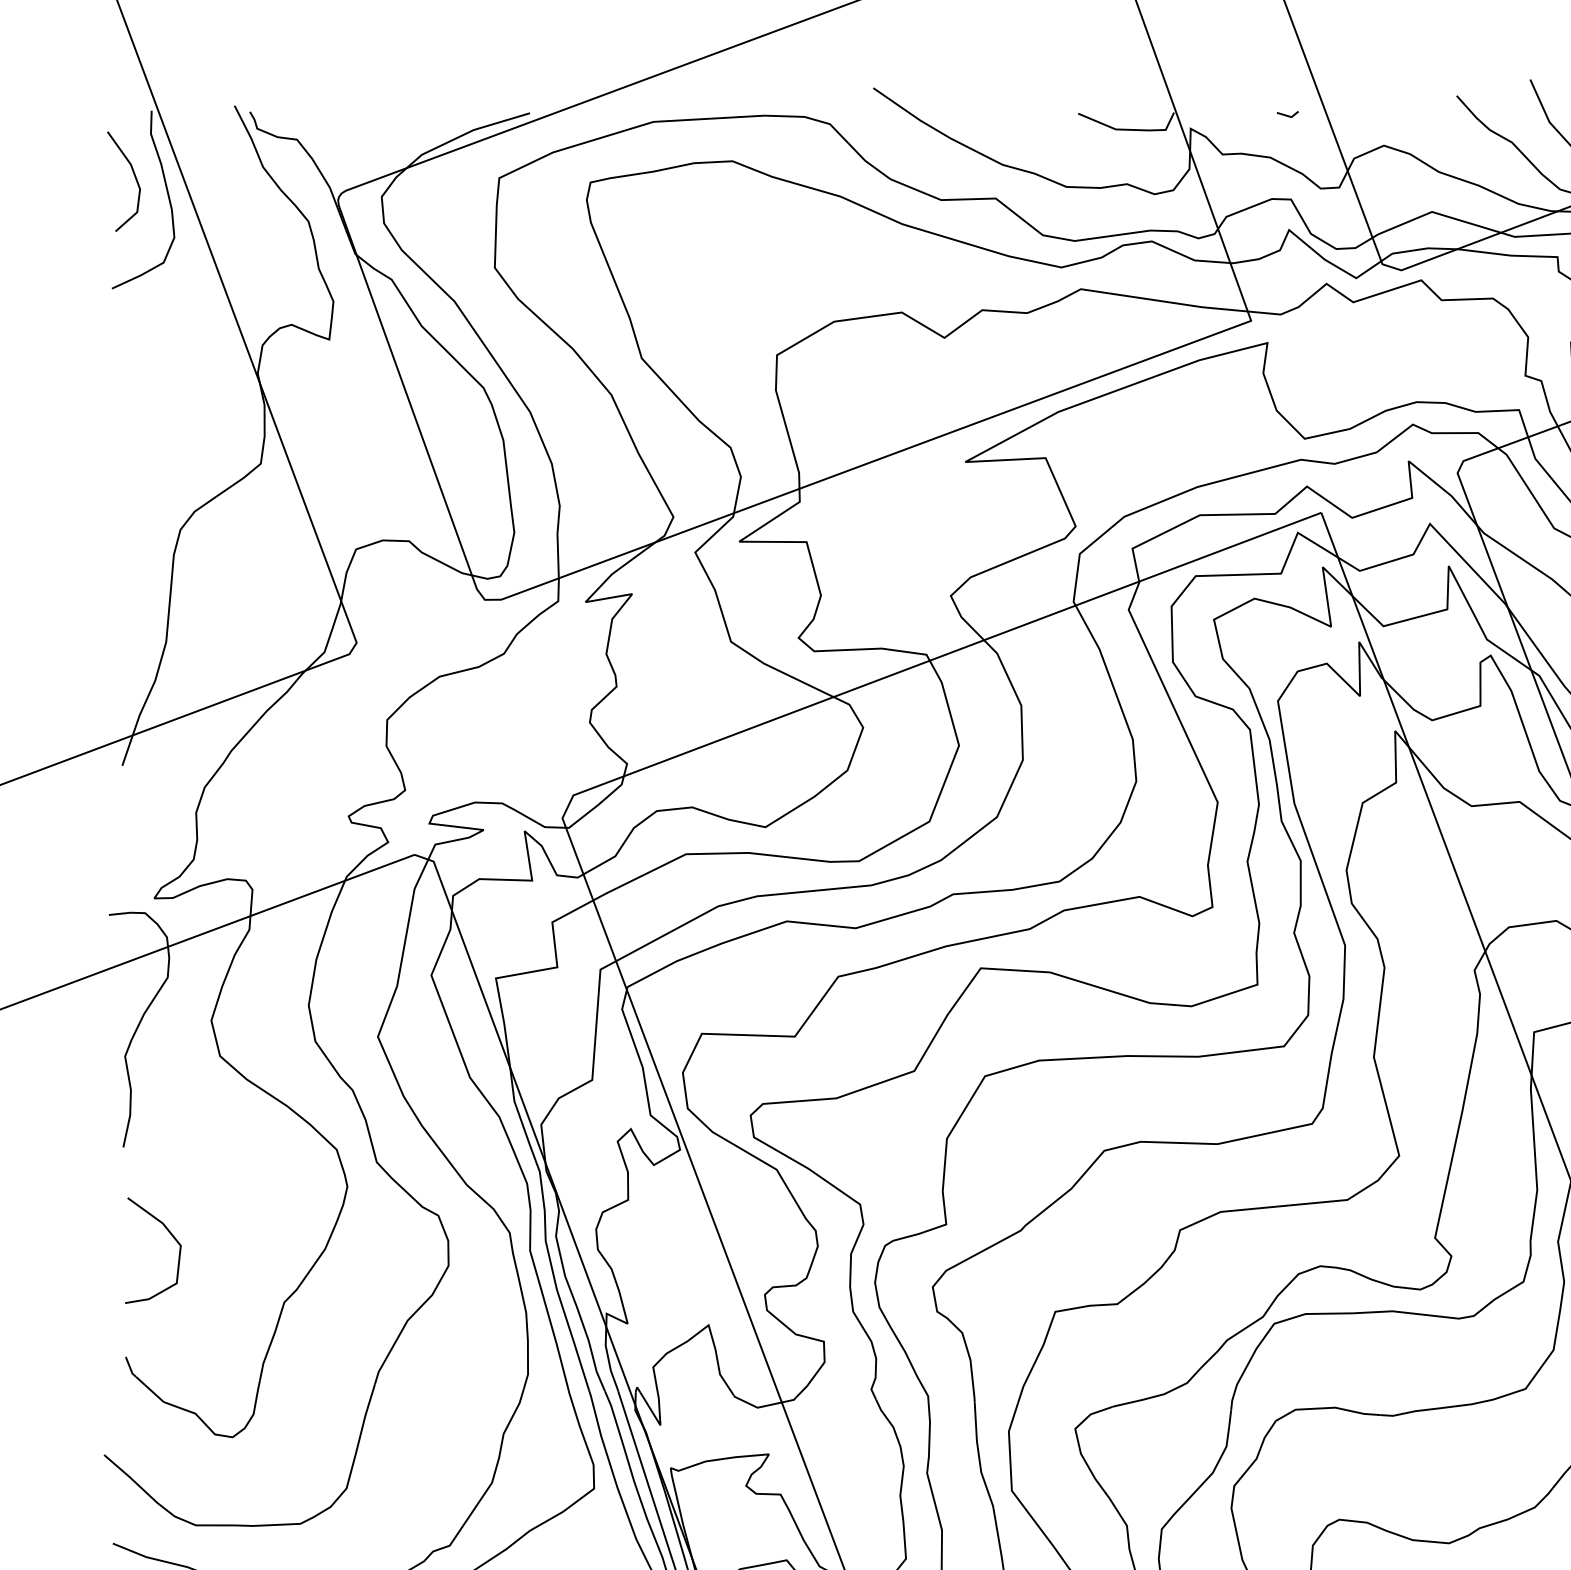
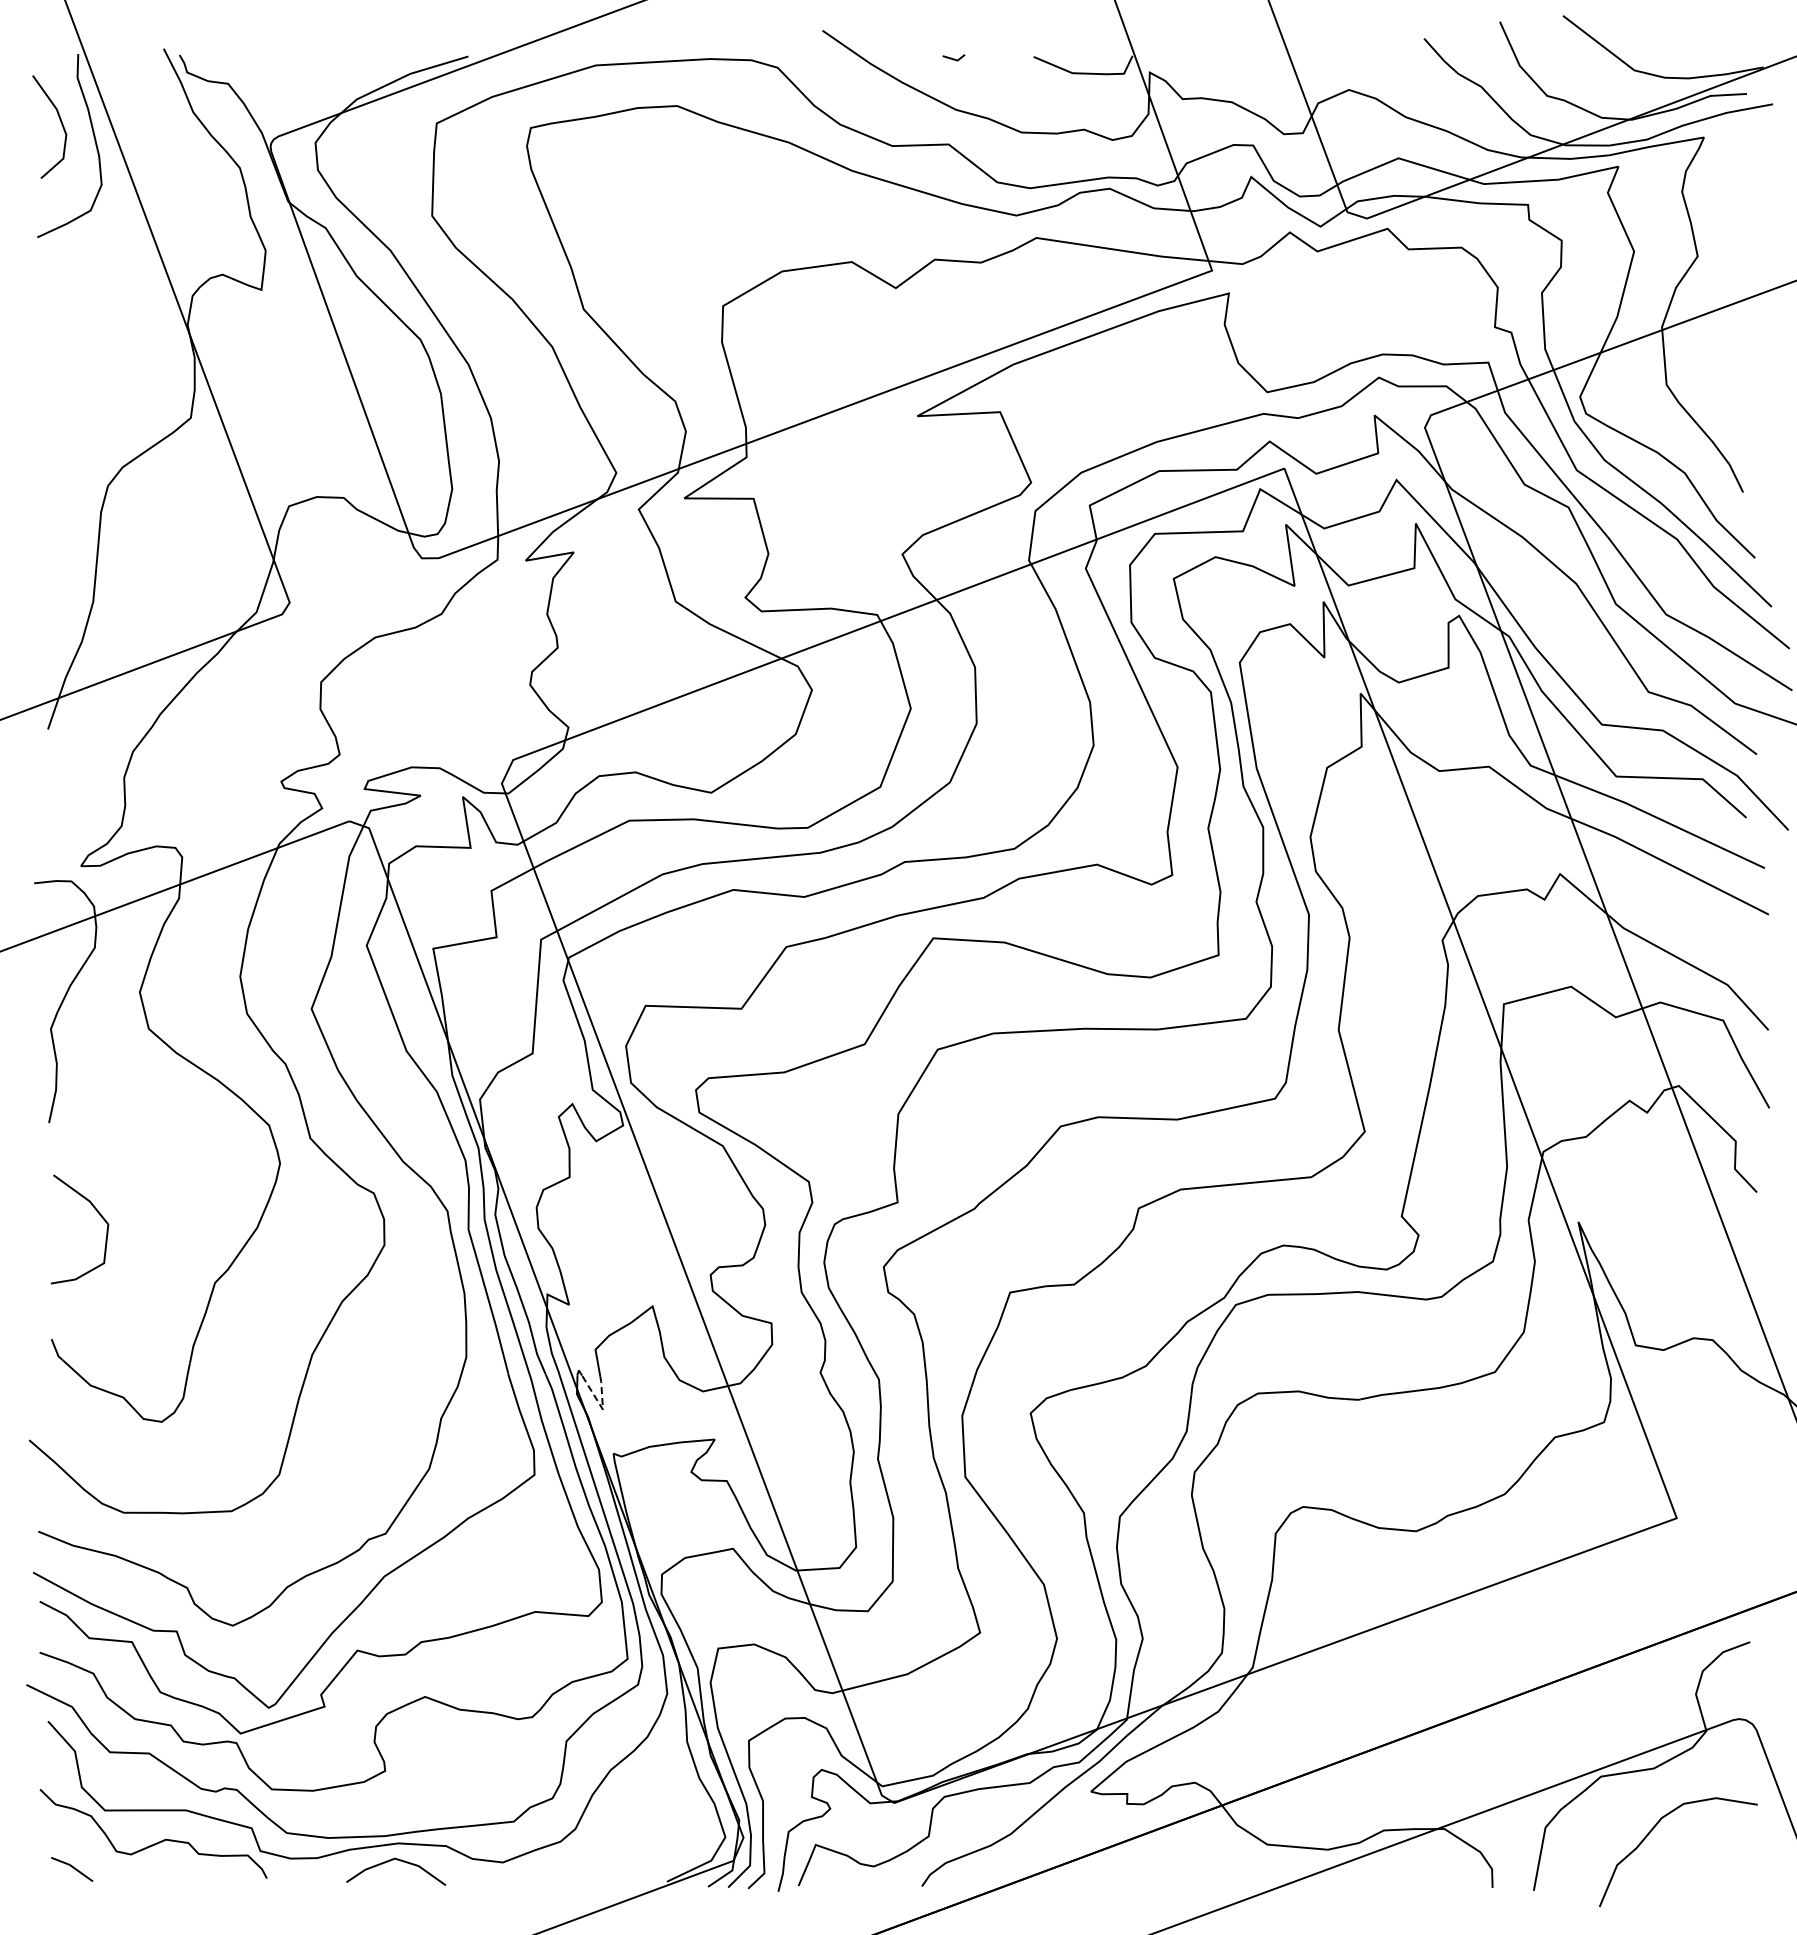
line: (1287, 115) -> (953, 58), moved
line: (659, 1423) -> (601, 1407), solid -> dashed

